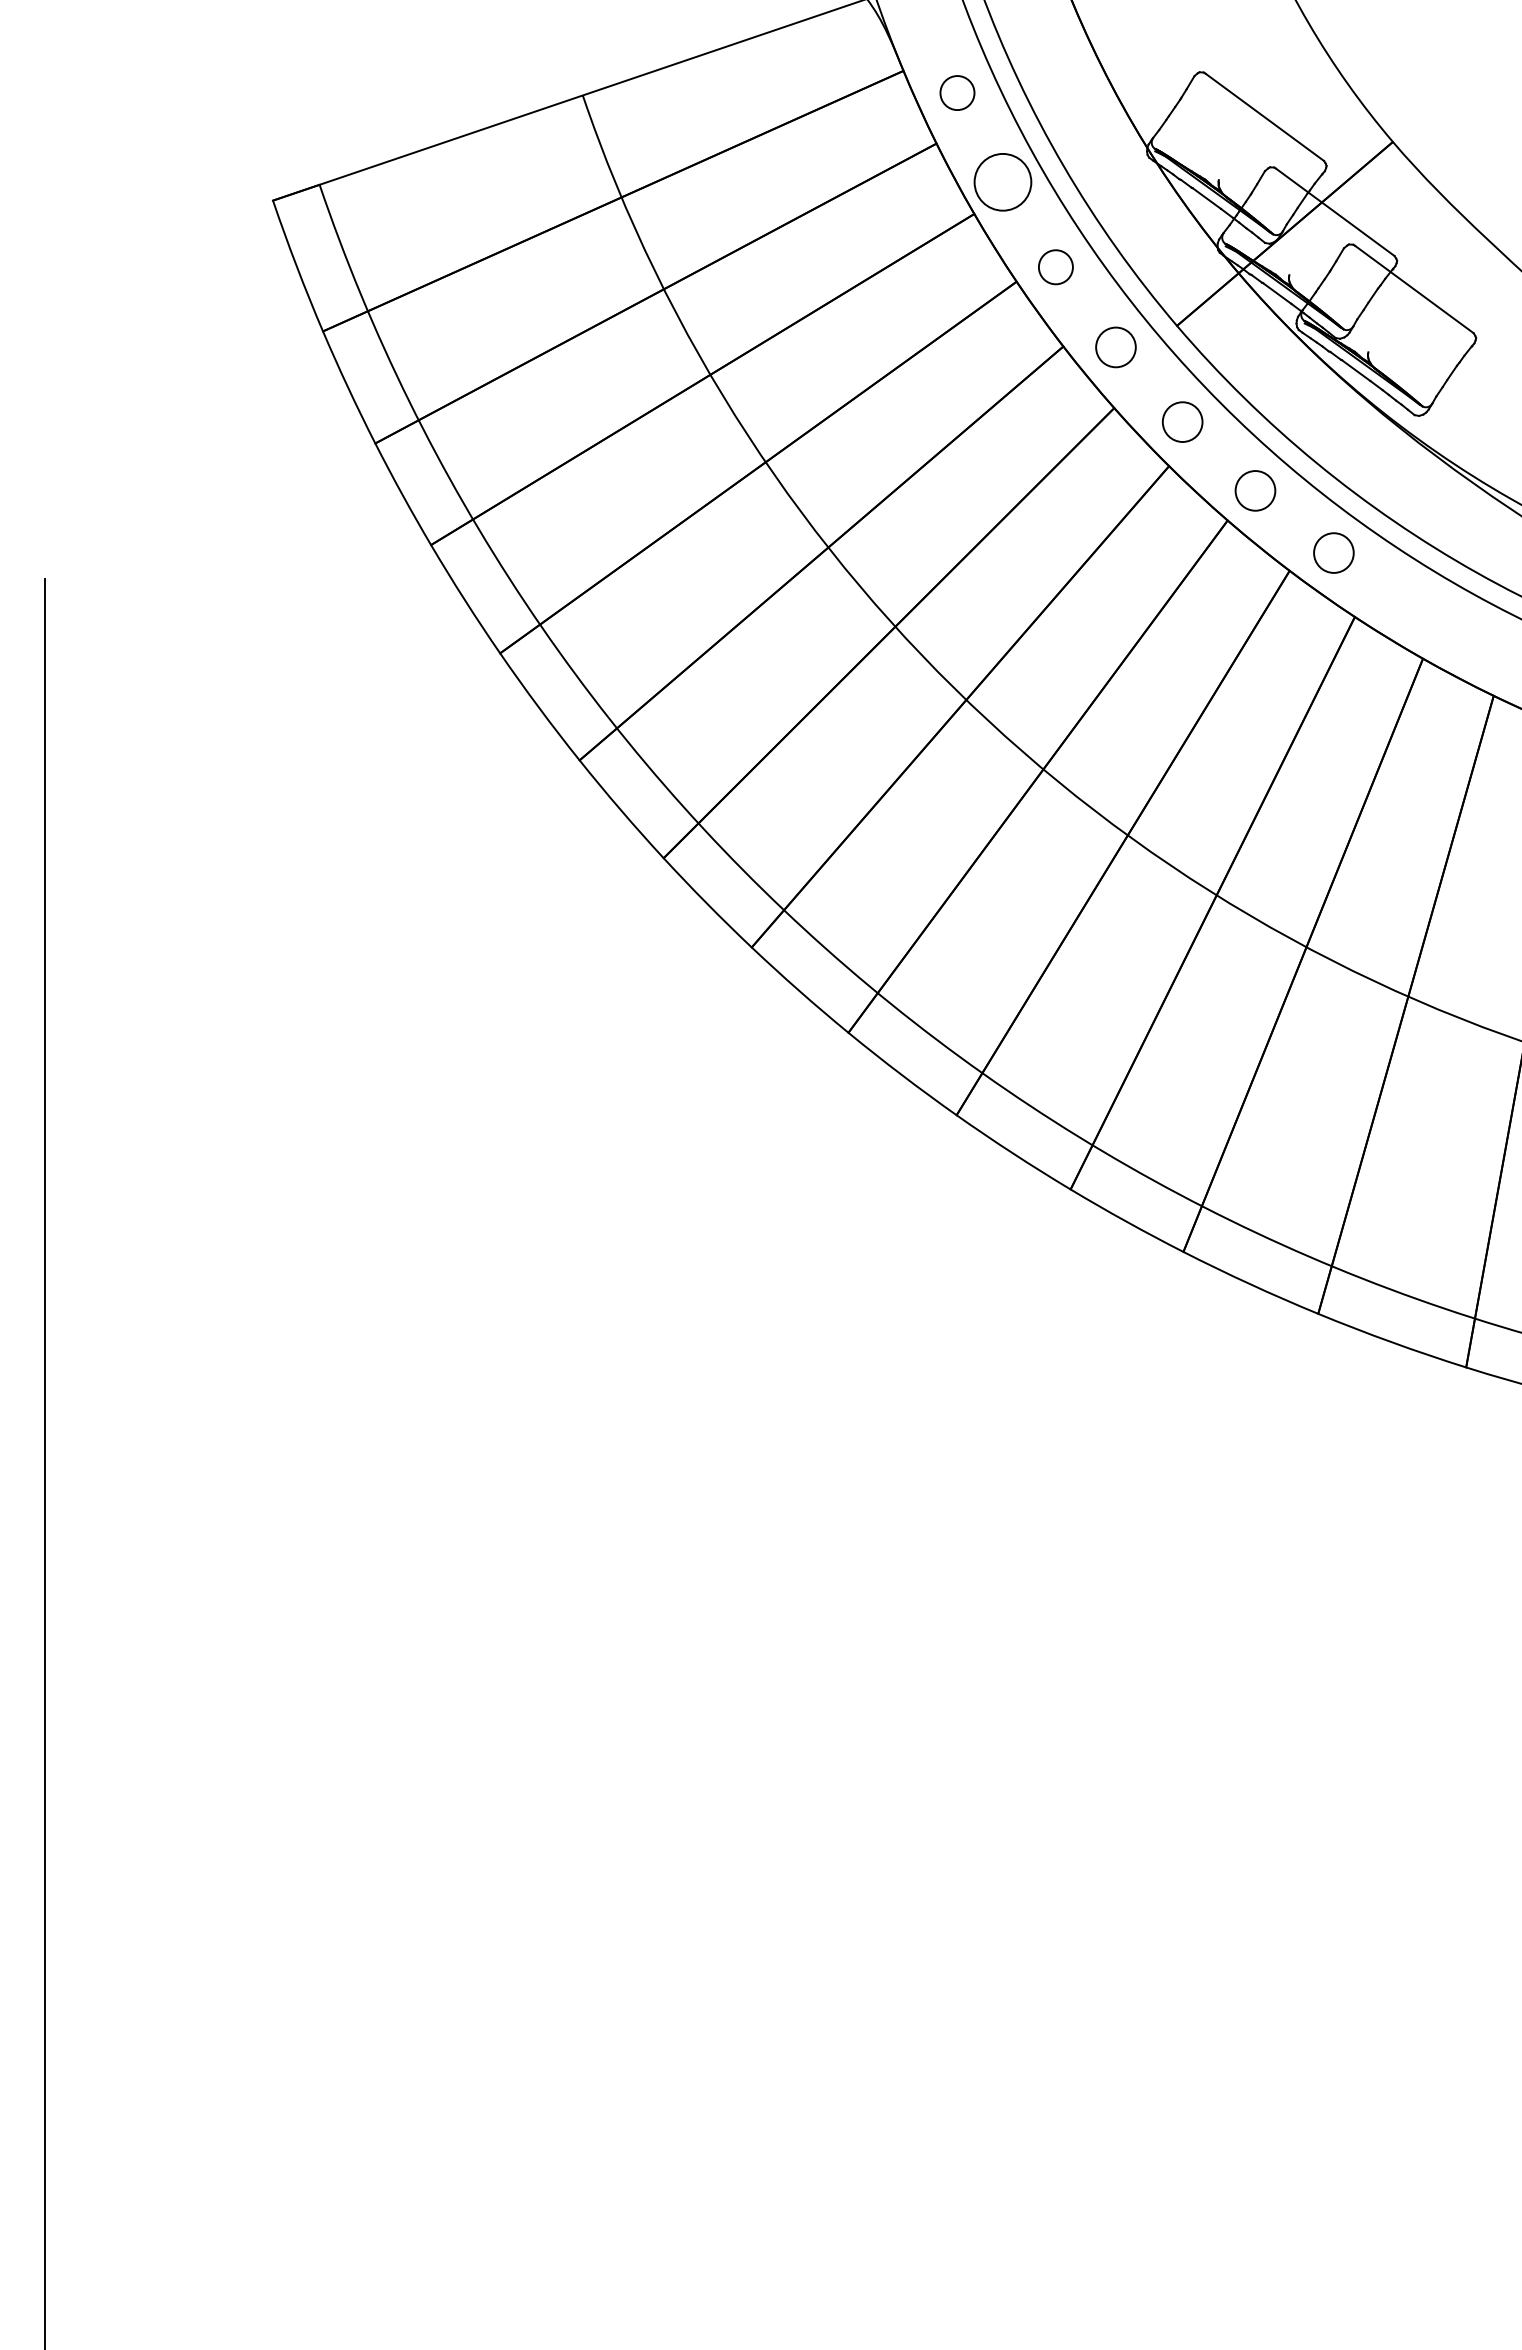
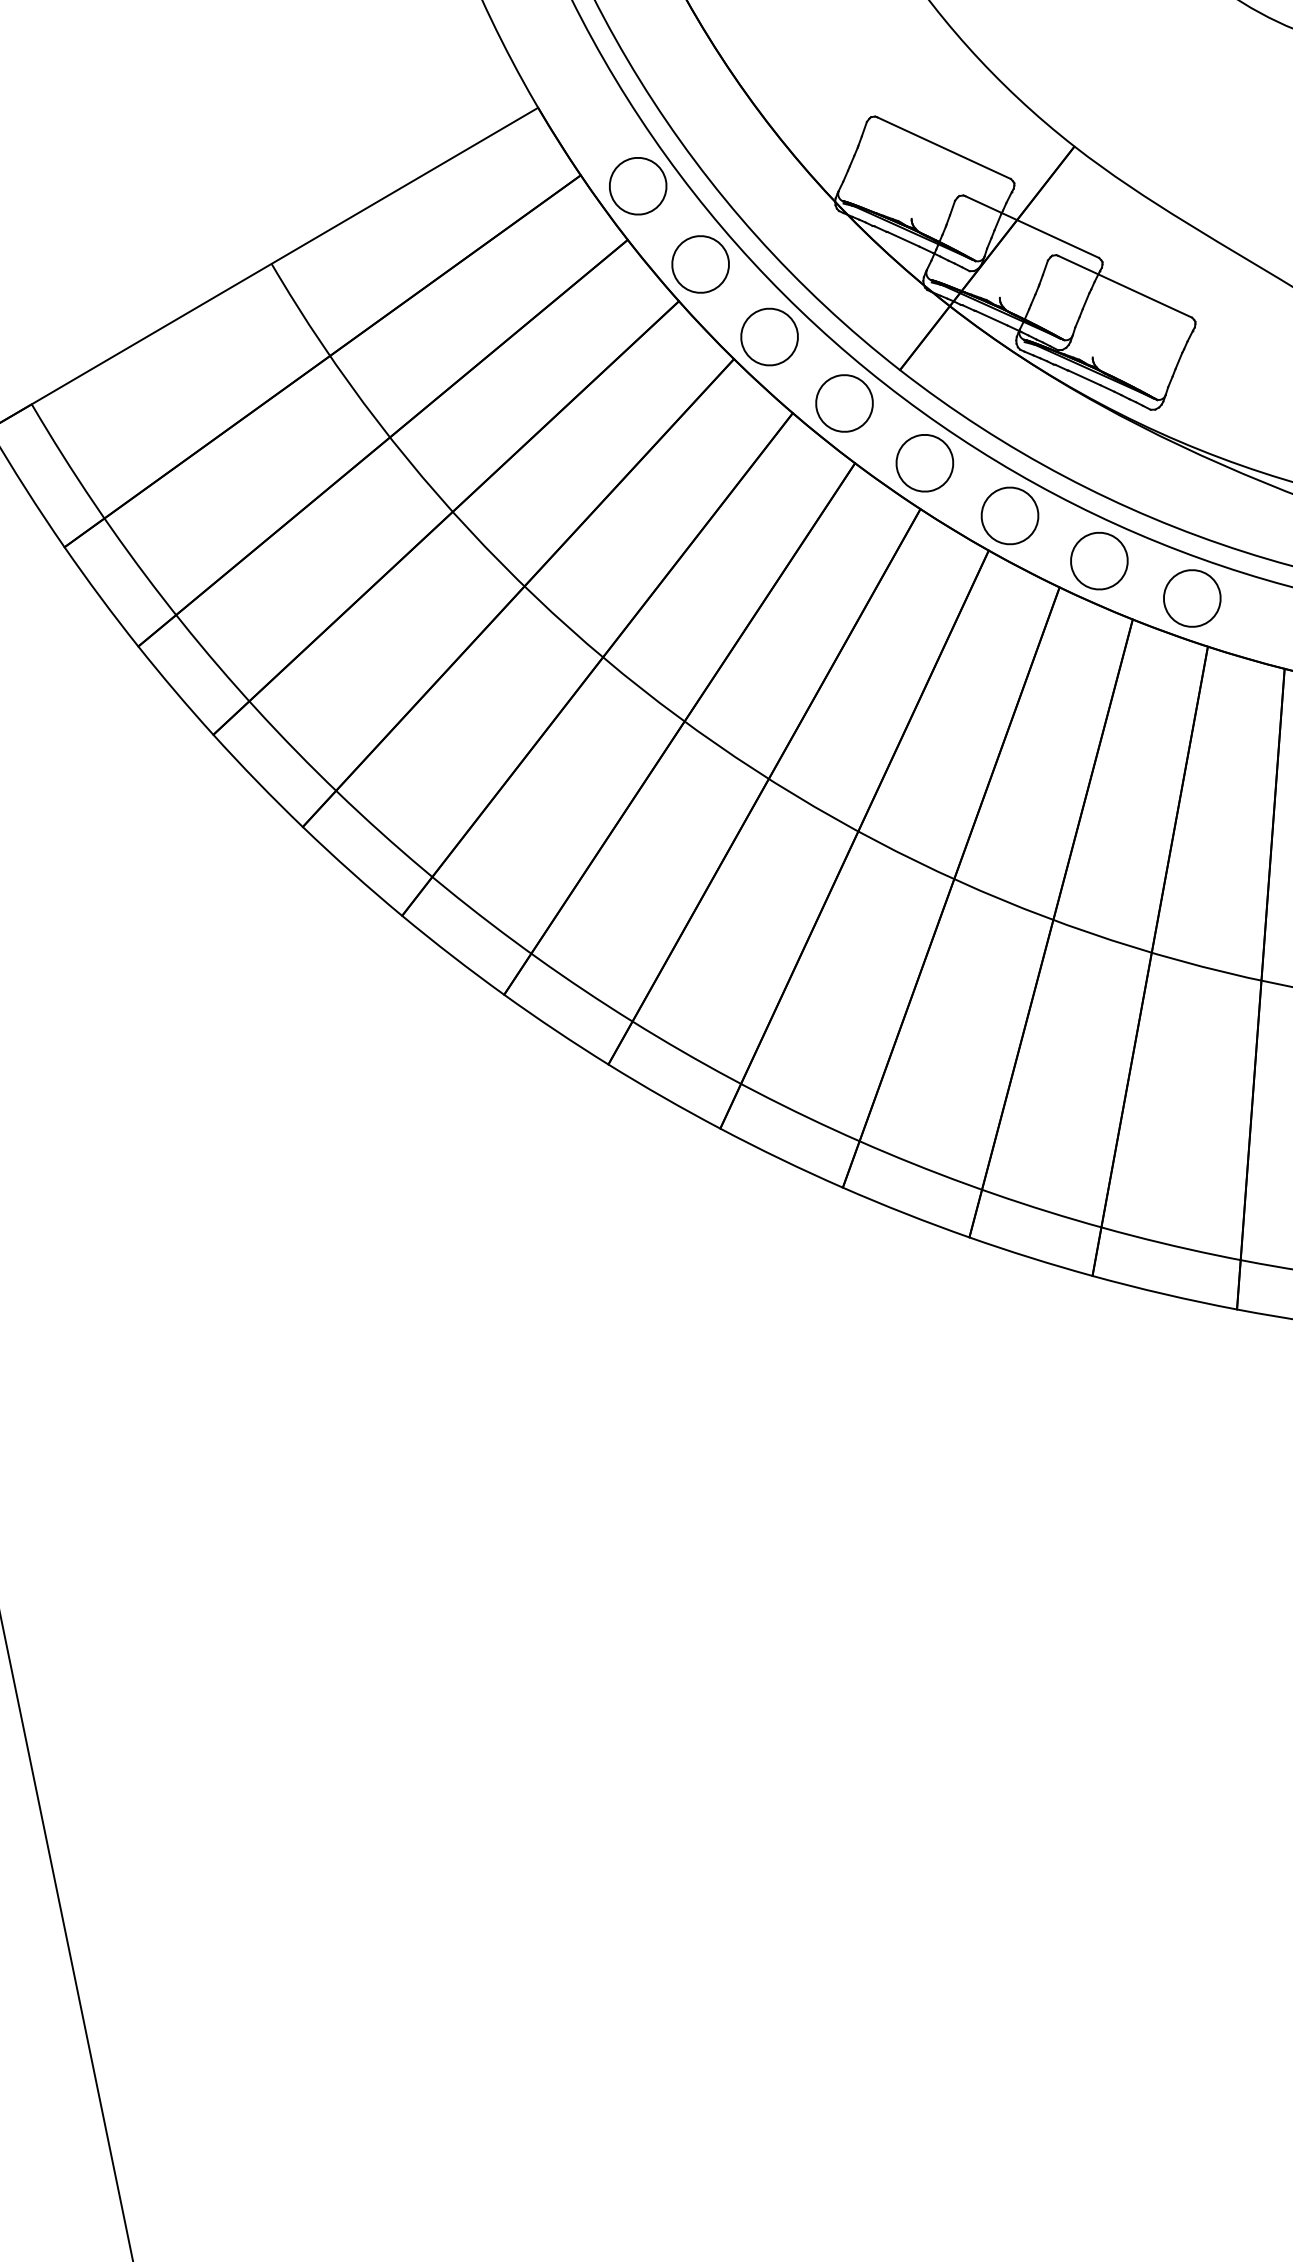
circle: (957, 92) -> (638, 185), size x1.67
circle: (1055, 266) -> (769, 336), size x1.67
circle: (1115, 347) -> (844, 403), size x1.43
circle: (1182, 421) -> (924, 462), size x1.43
circle: (1255, 490) -> (1009, 515), size x1.43
circle: (1333, 552) -> (1098, 560), size x1.43
circle: (1417, 608) -> (1192, 598), added

